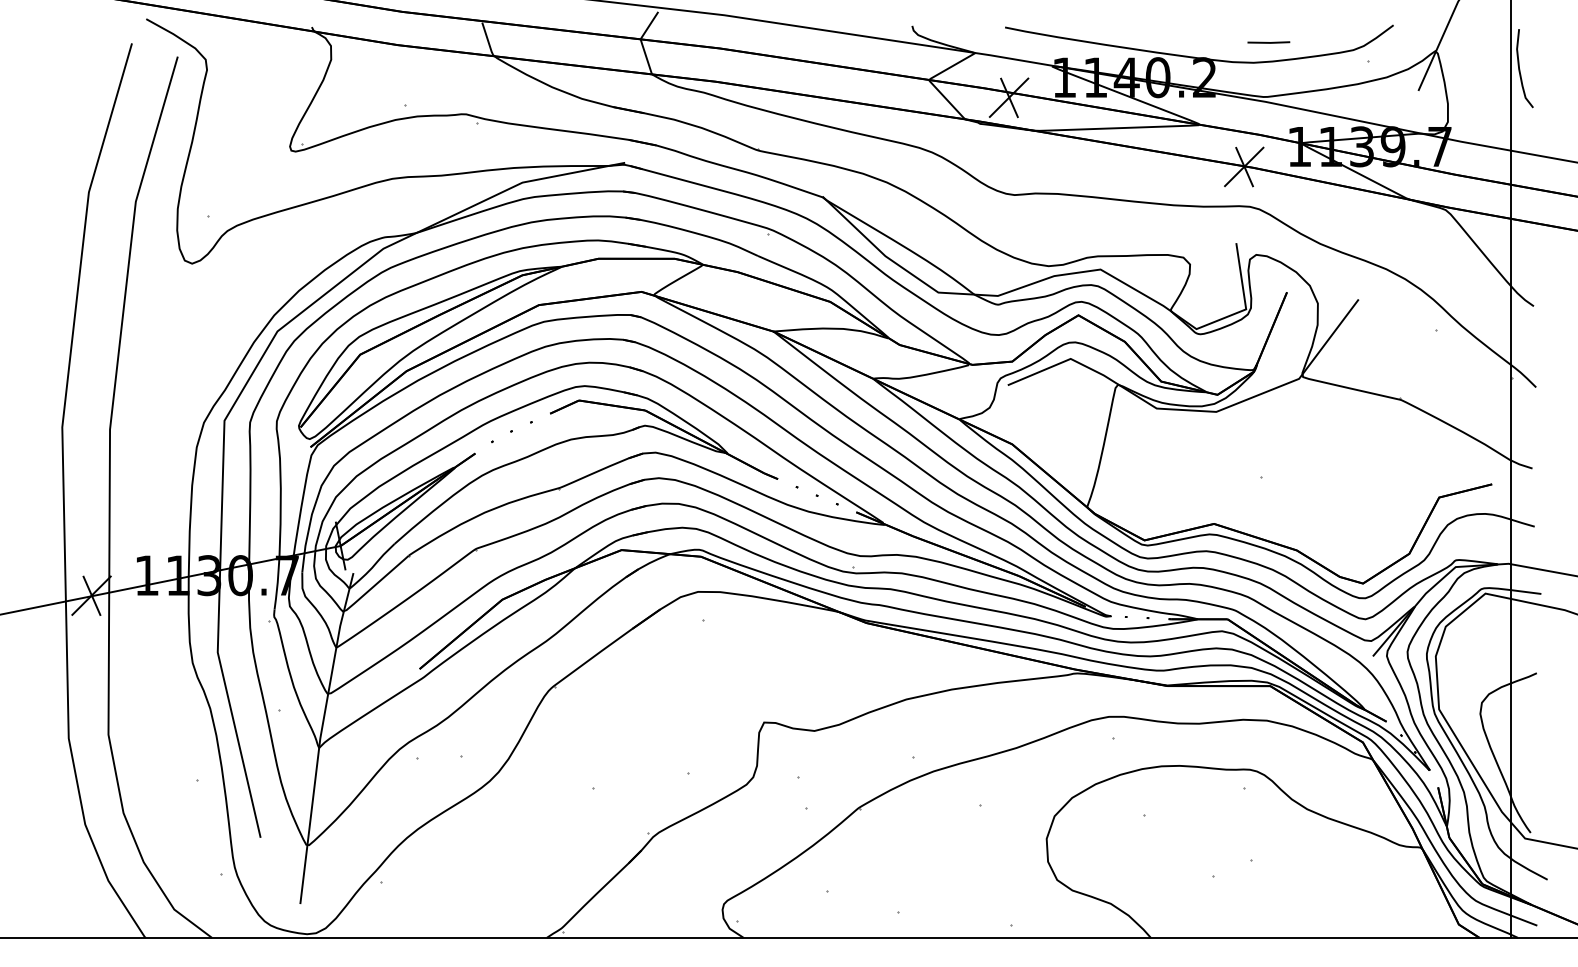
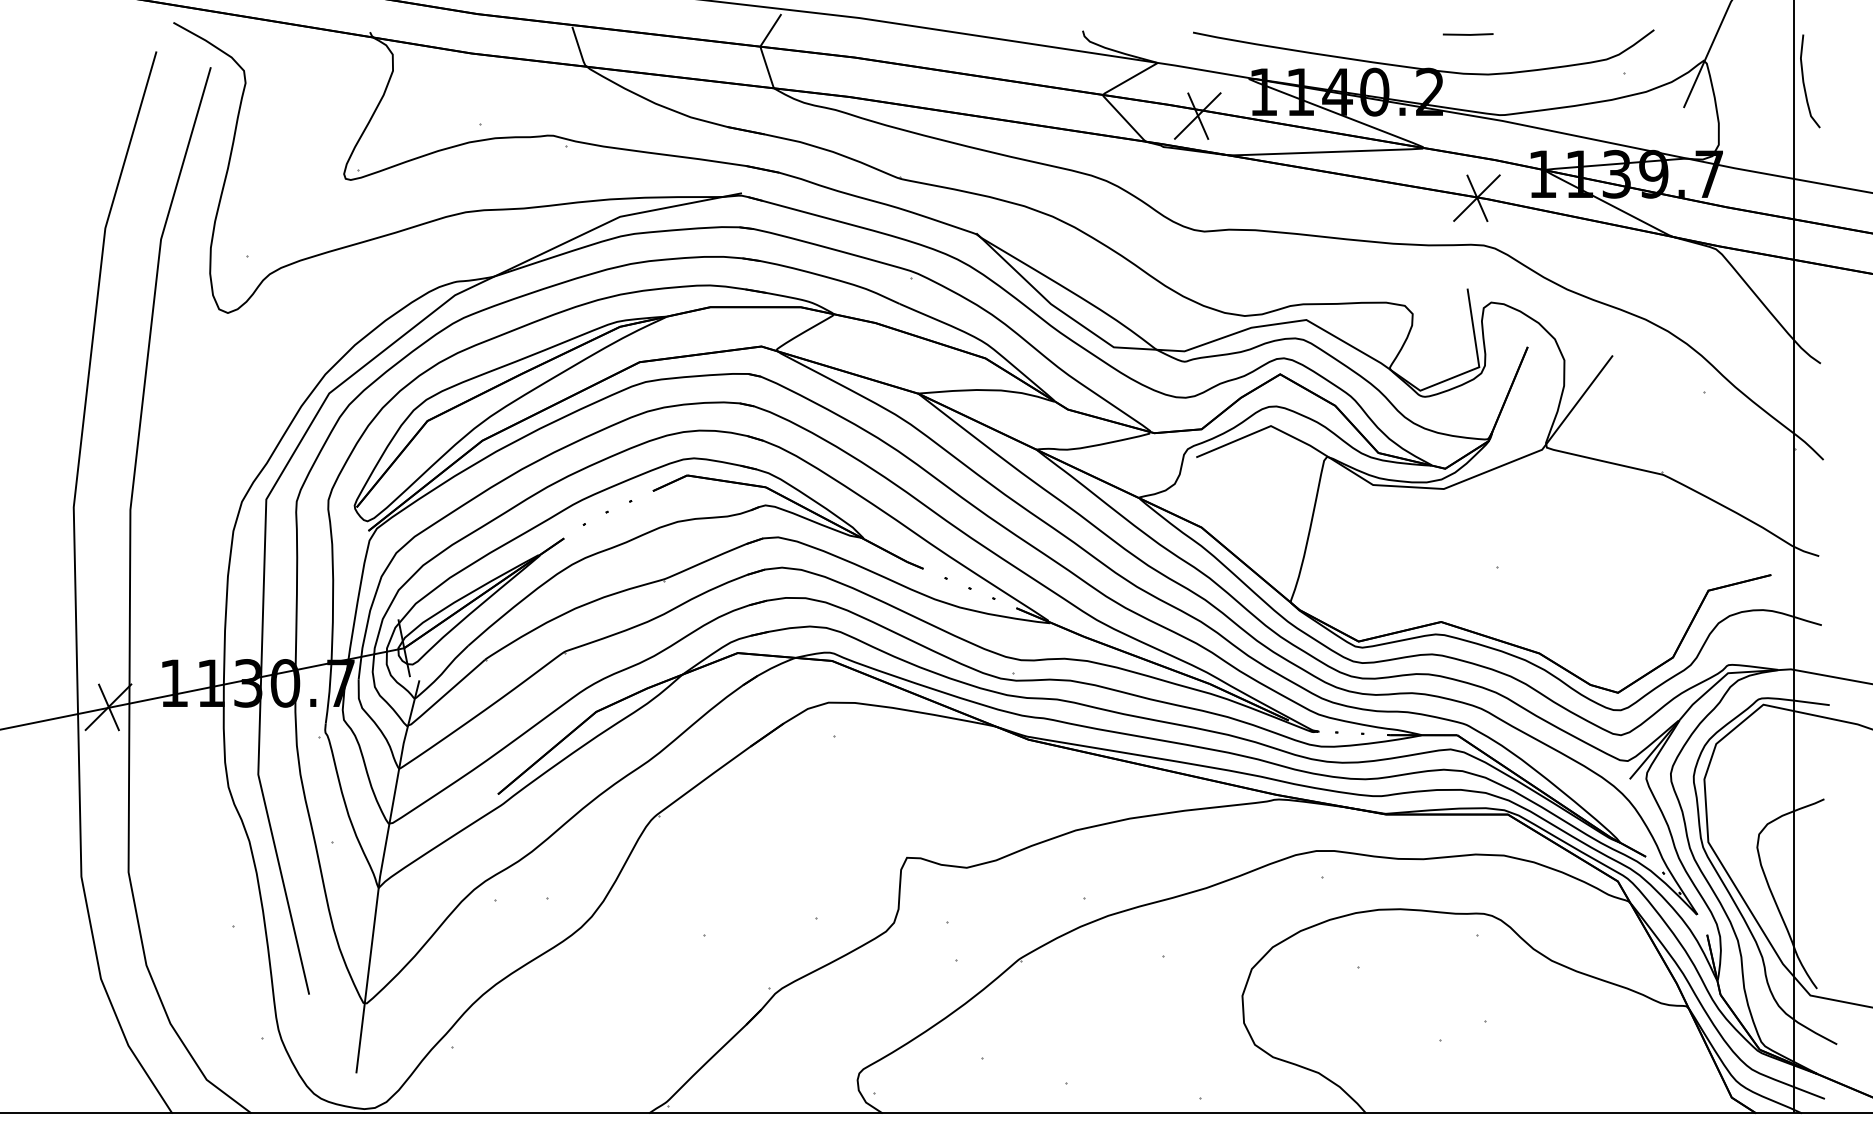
line: (1268, 42) -> (1467, 34), moved

